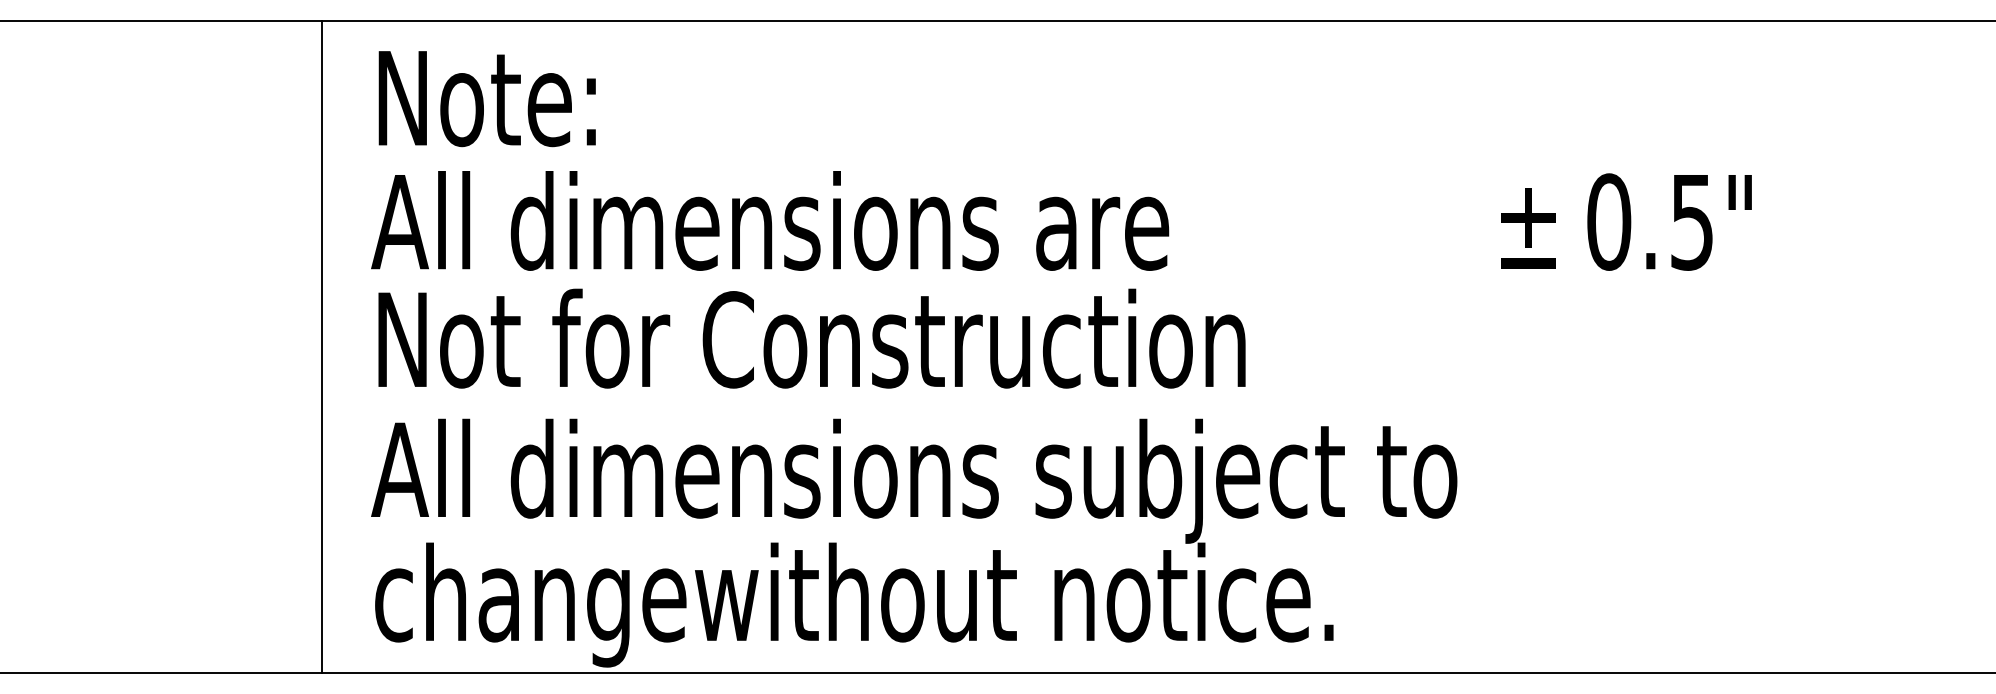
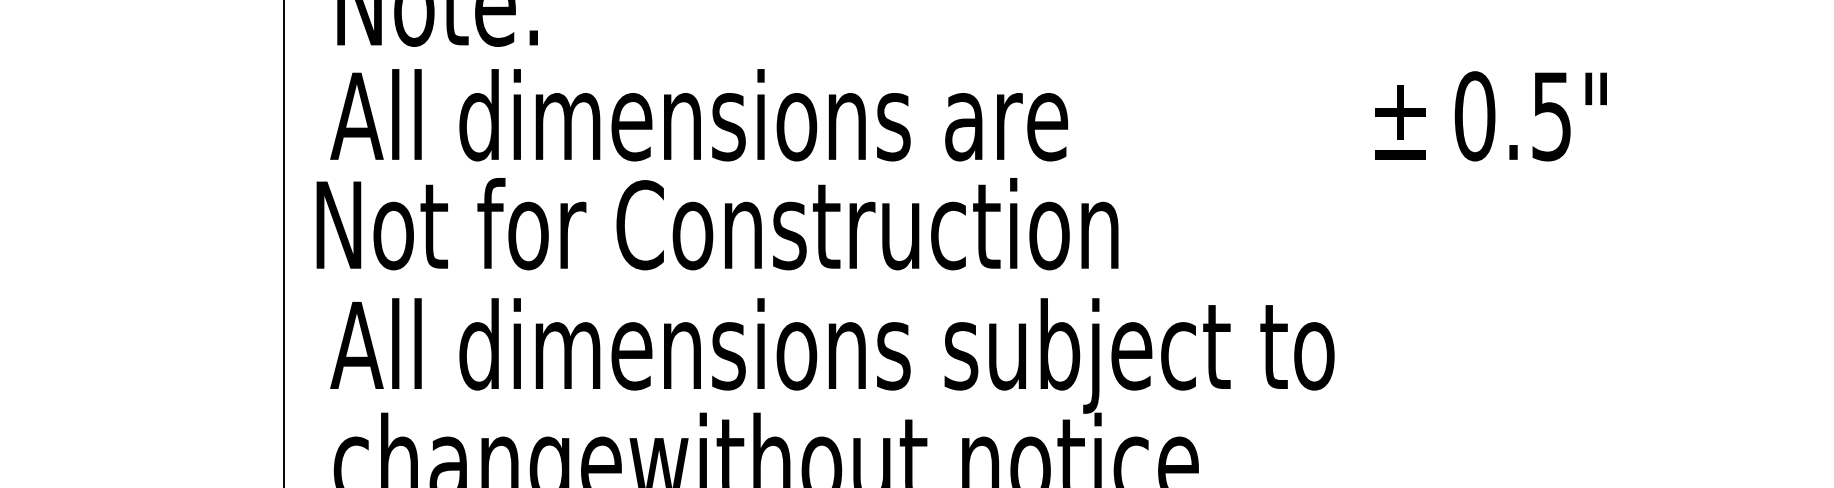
text: (811, 338) -> (717, 223), moved

